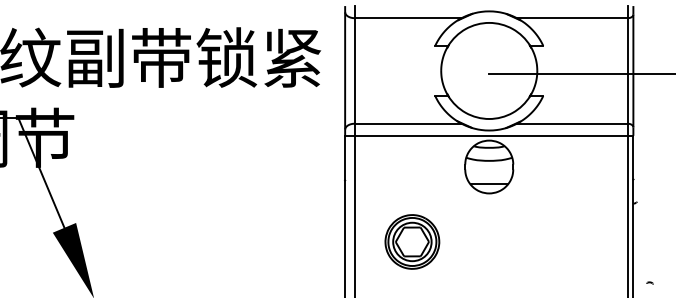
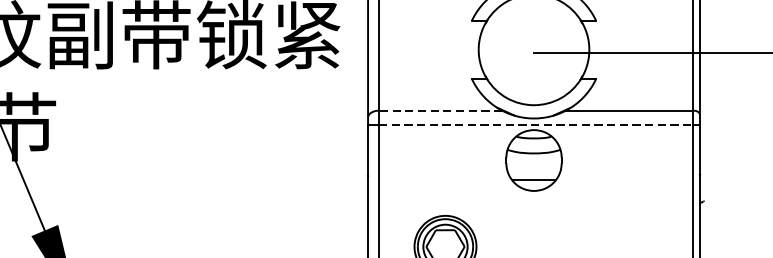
line: (407, 123) -> (439, 110), solid -> dashed
line: (491, 135) -> (536, 124), solid -> dashed

